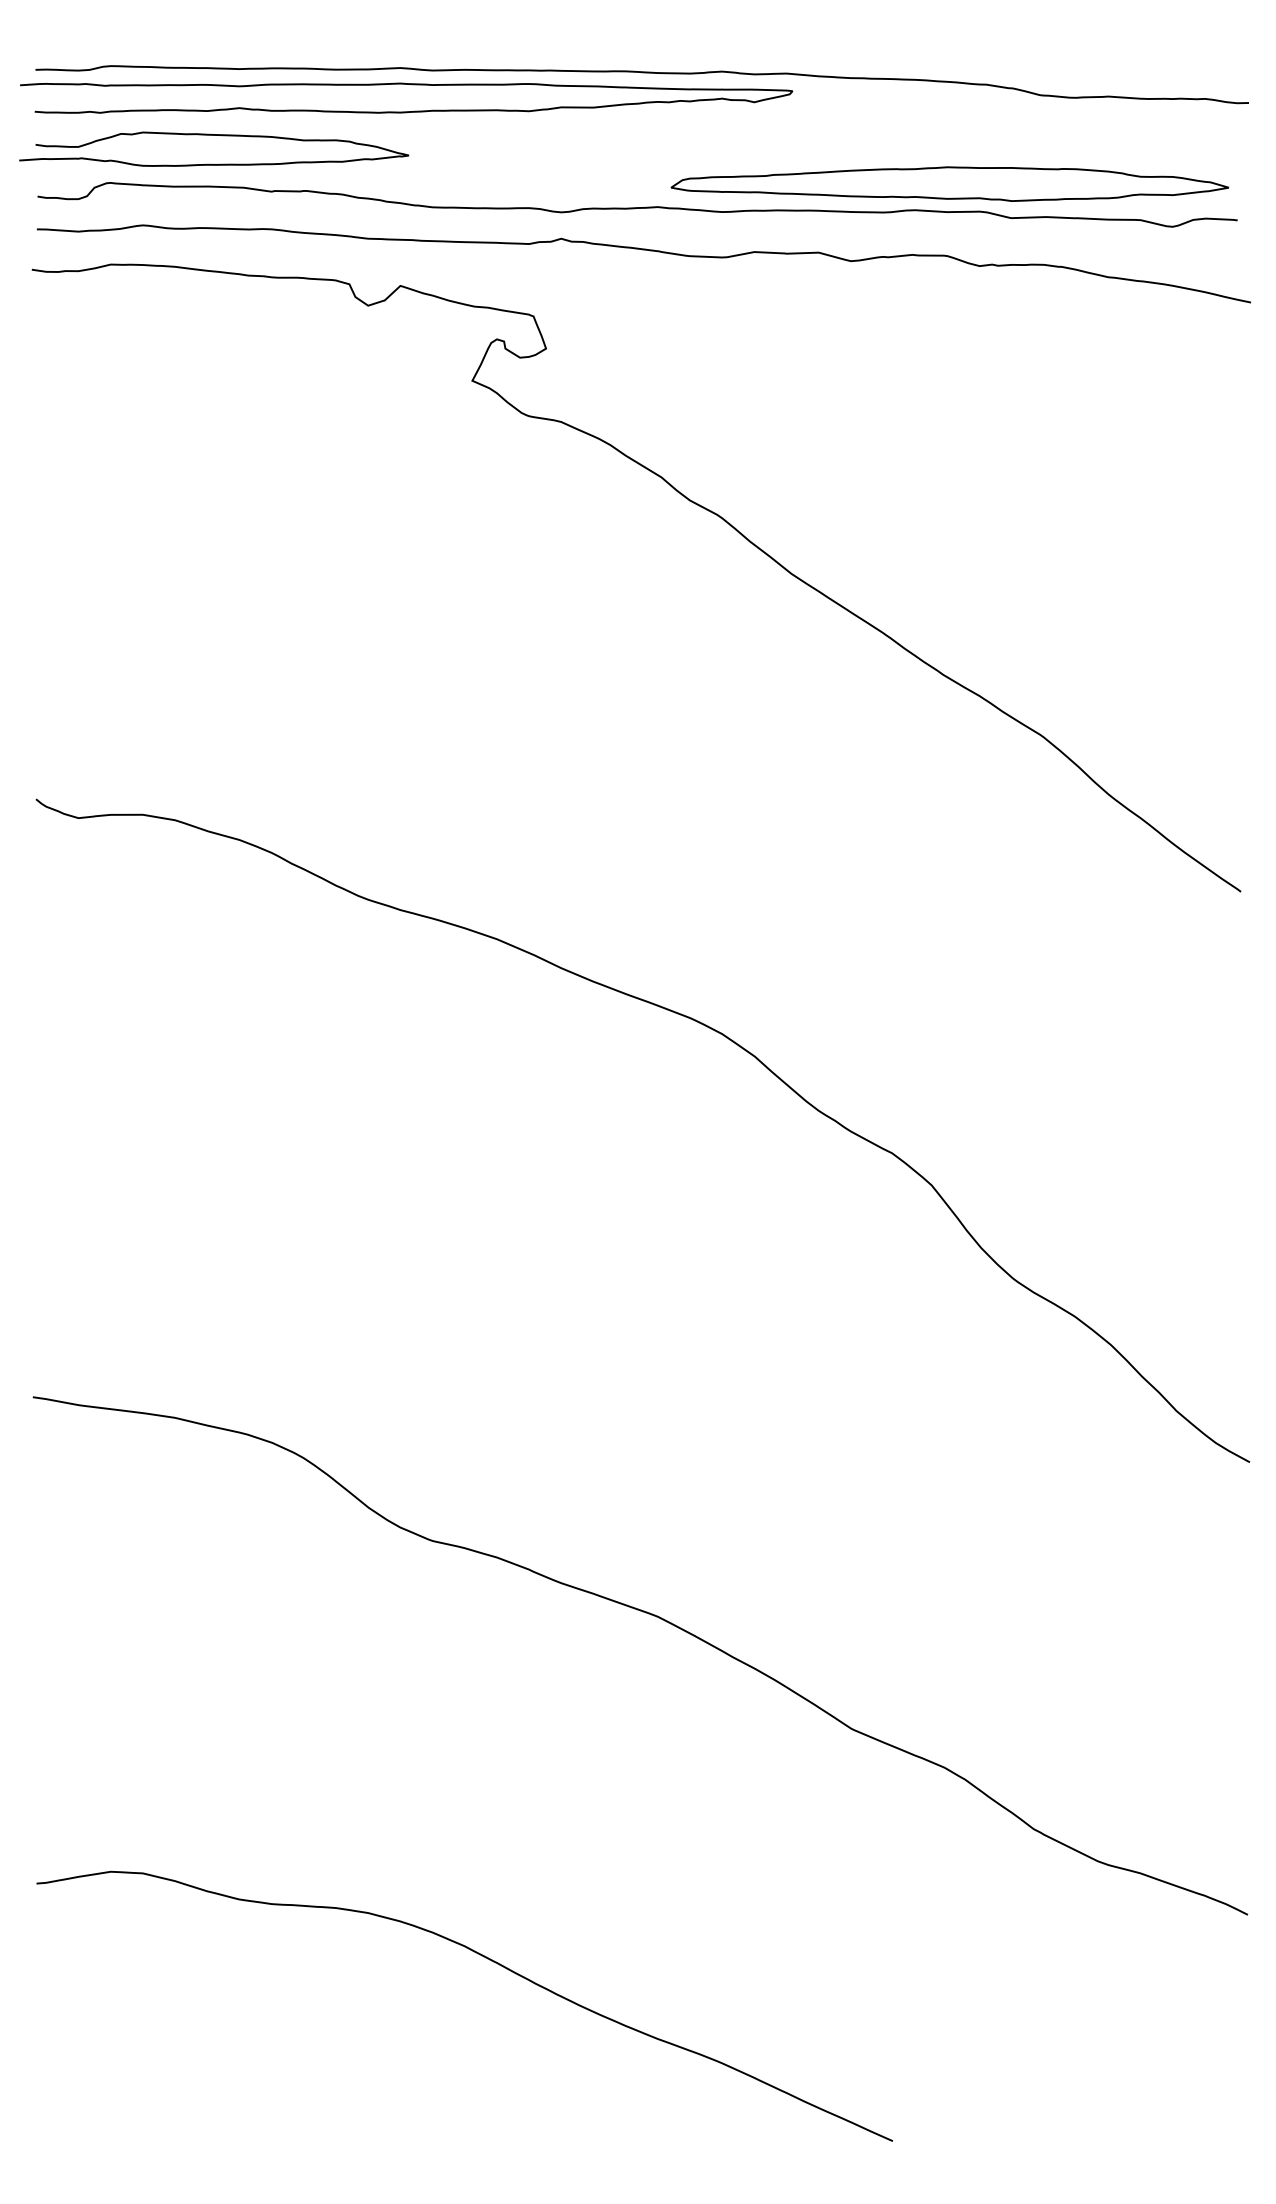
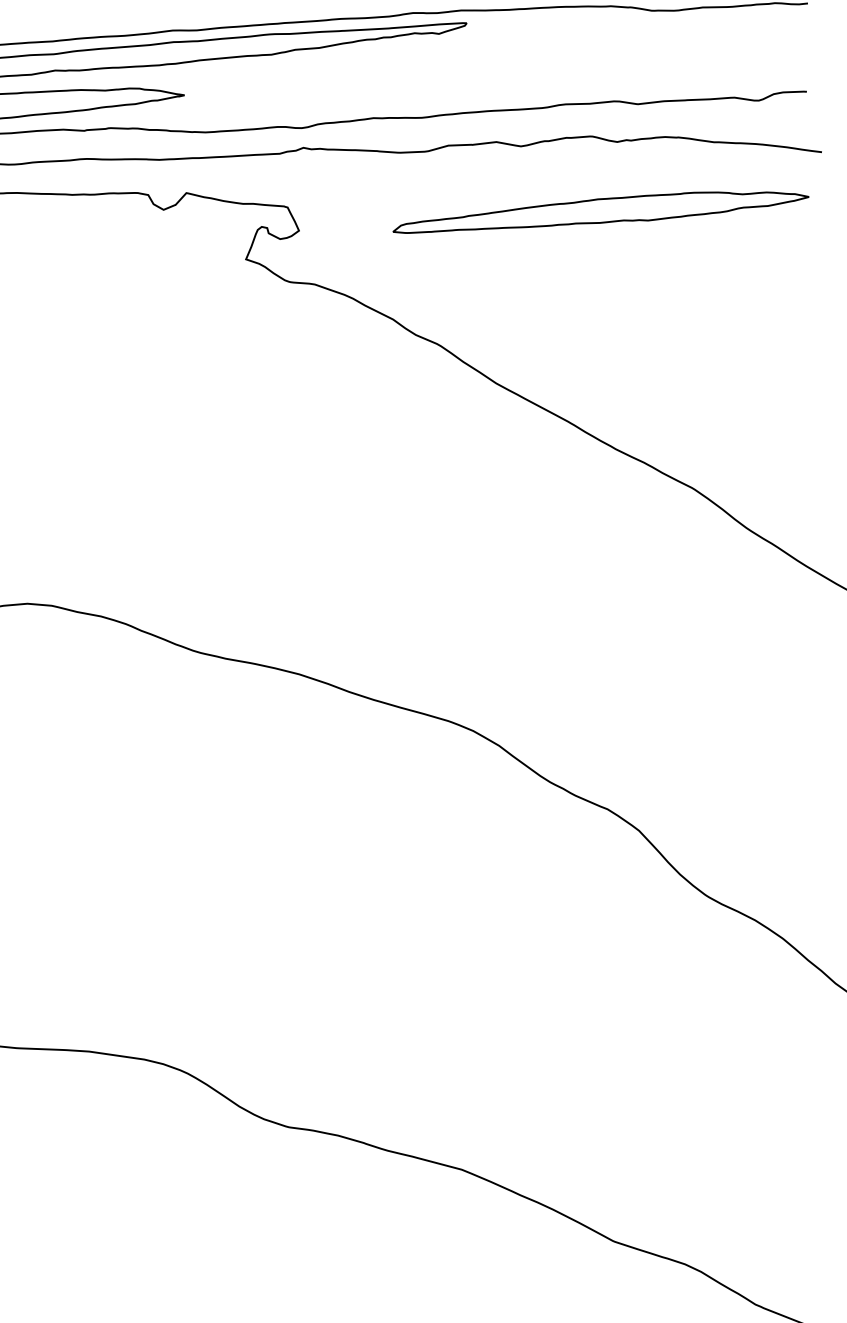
part: (949, 183) -> (600, 211), moved

